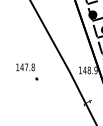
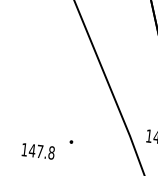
text: (25, 67) -> (38, 151), moved

